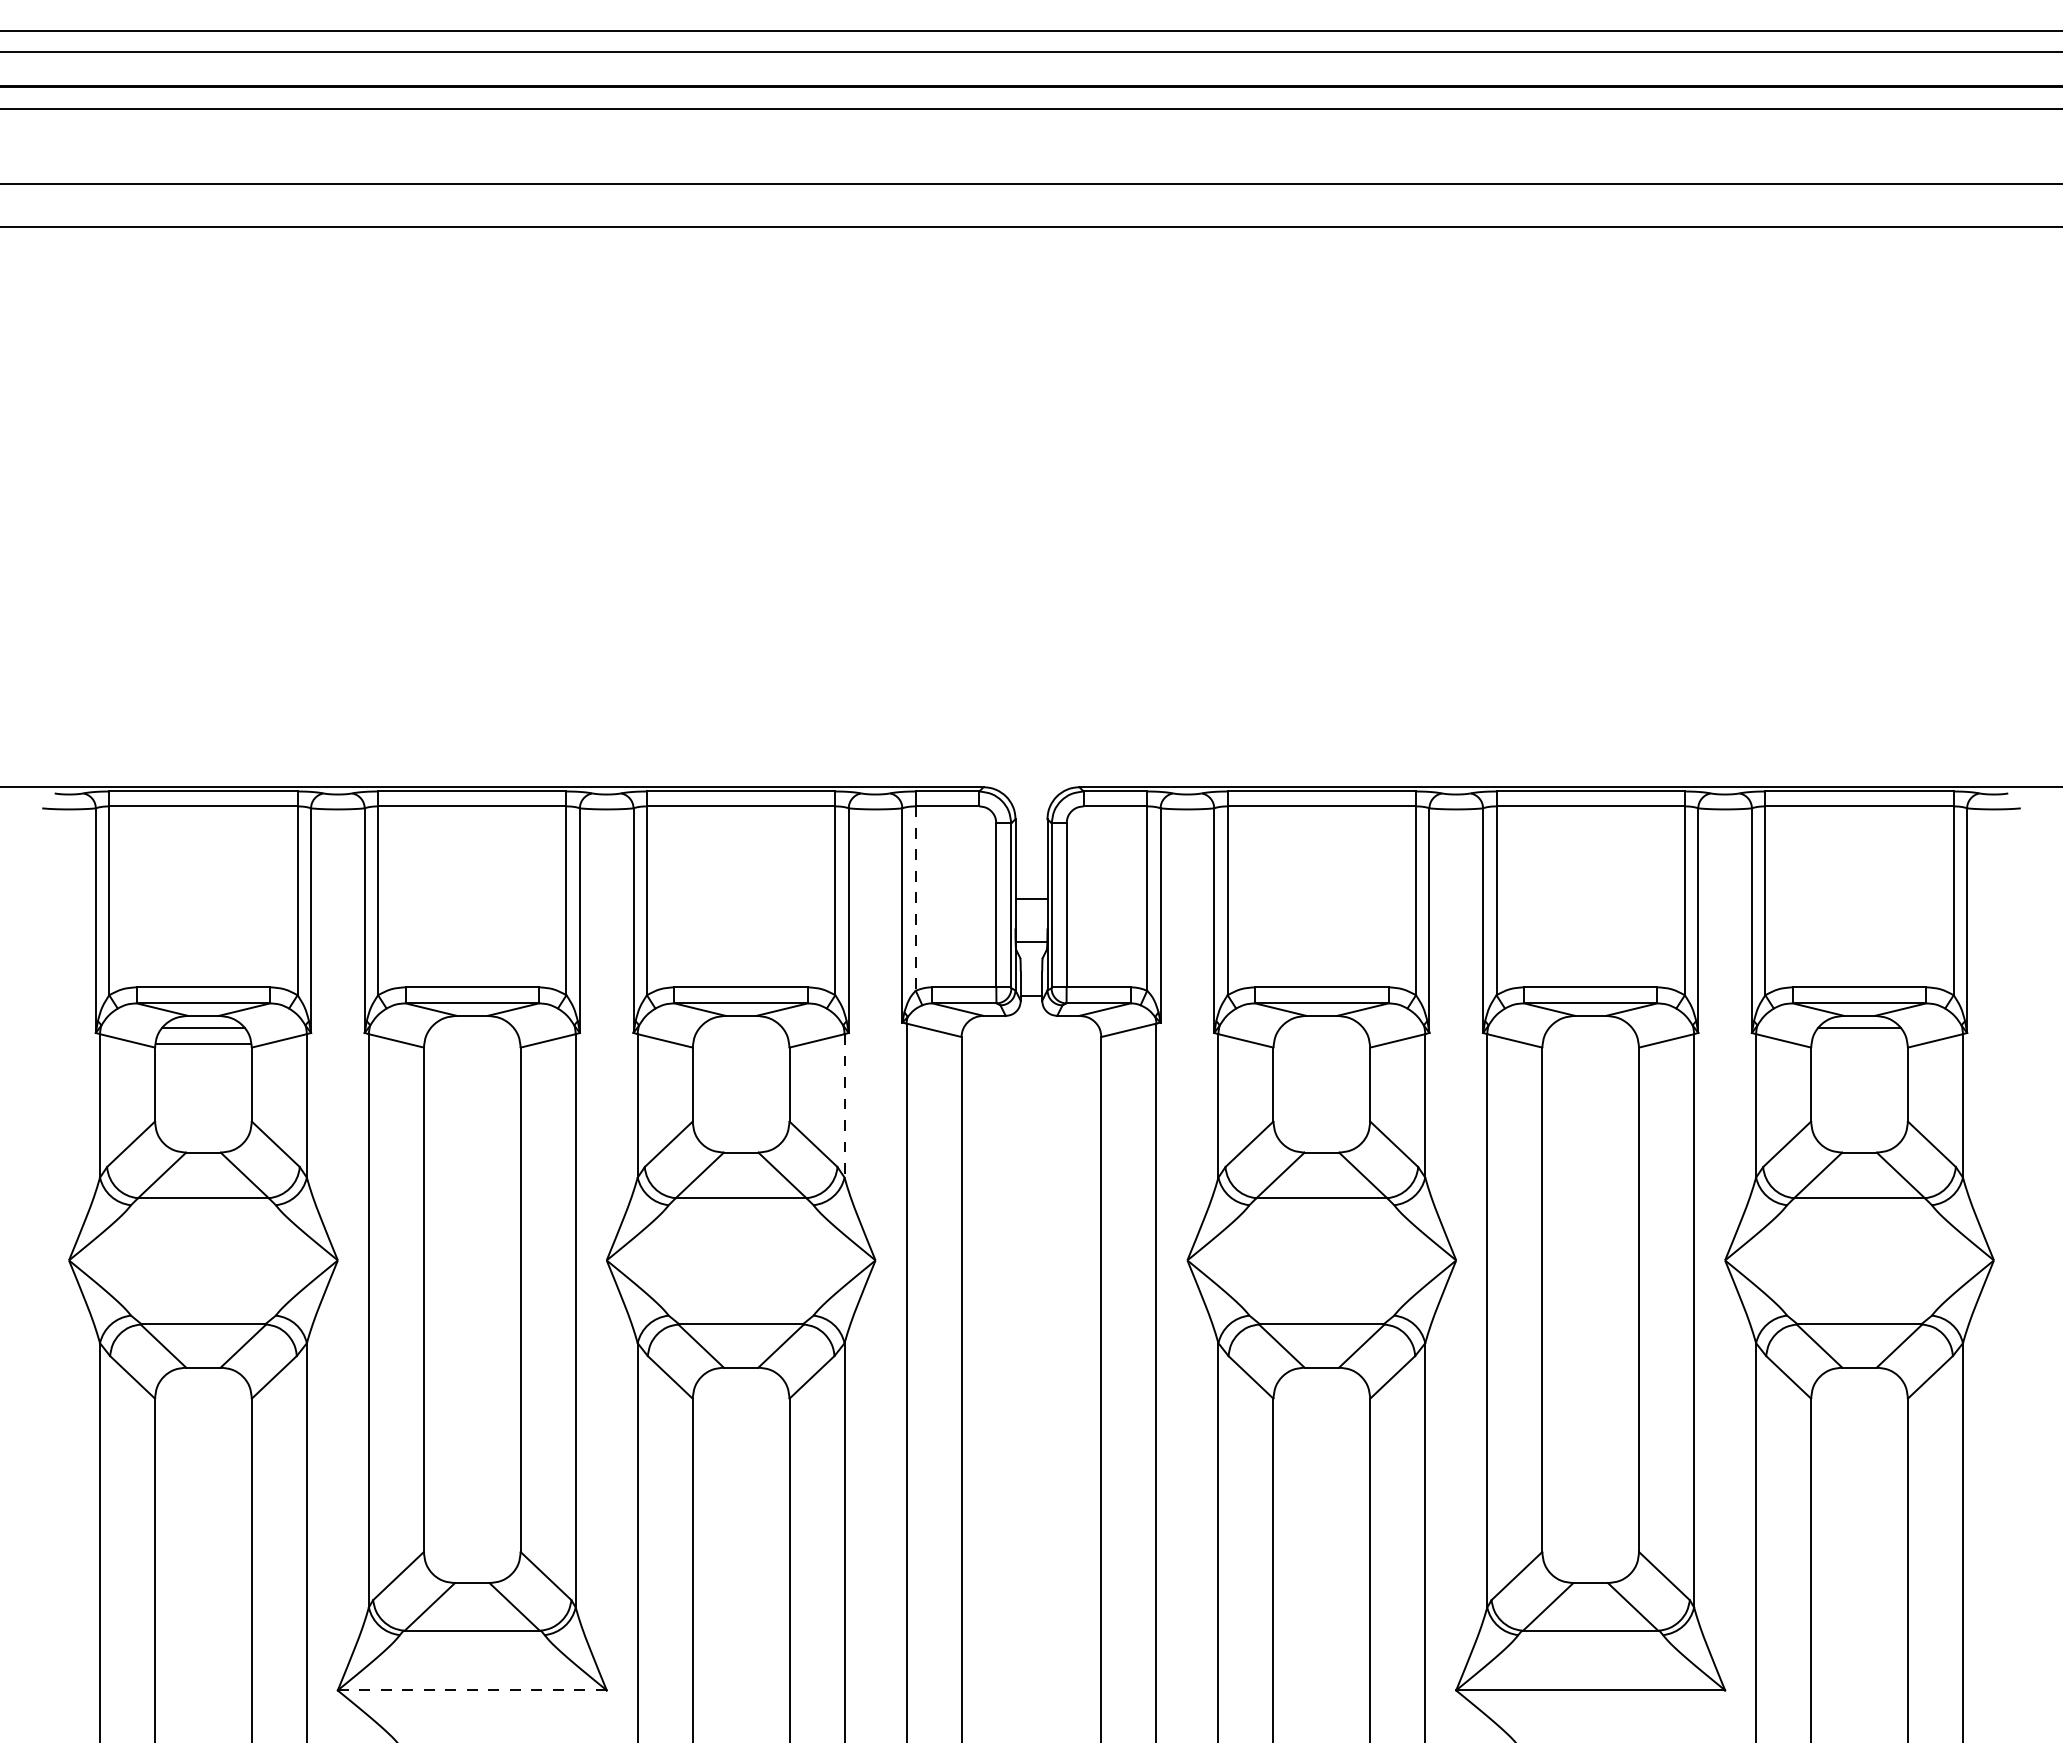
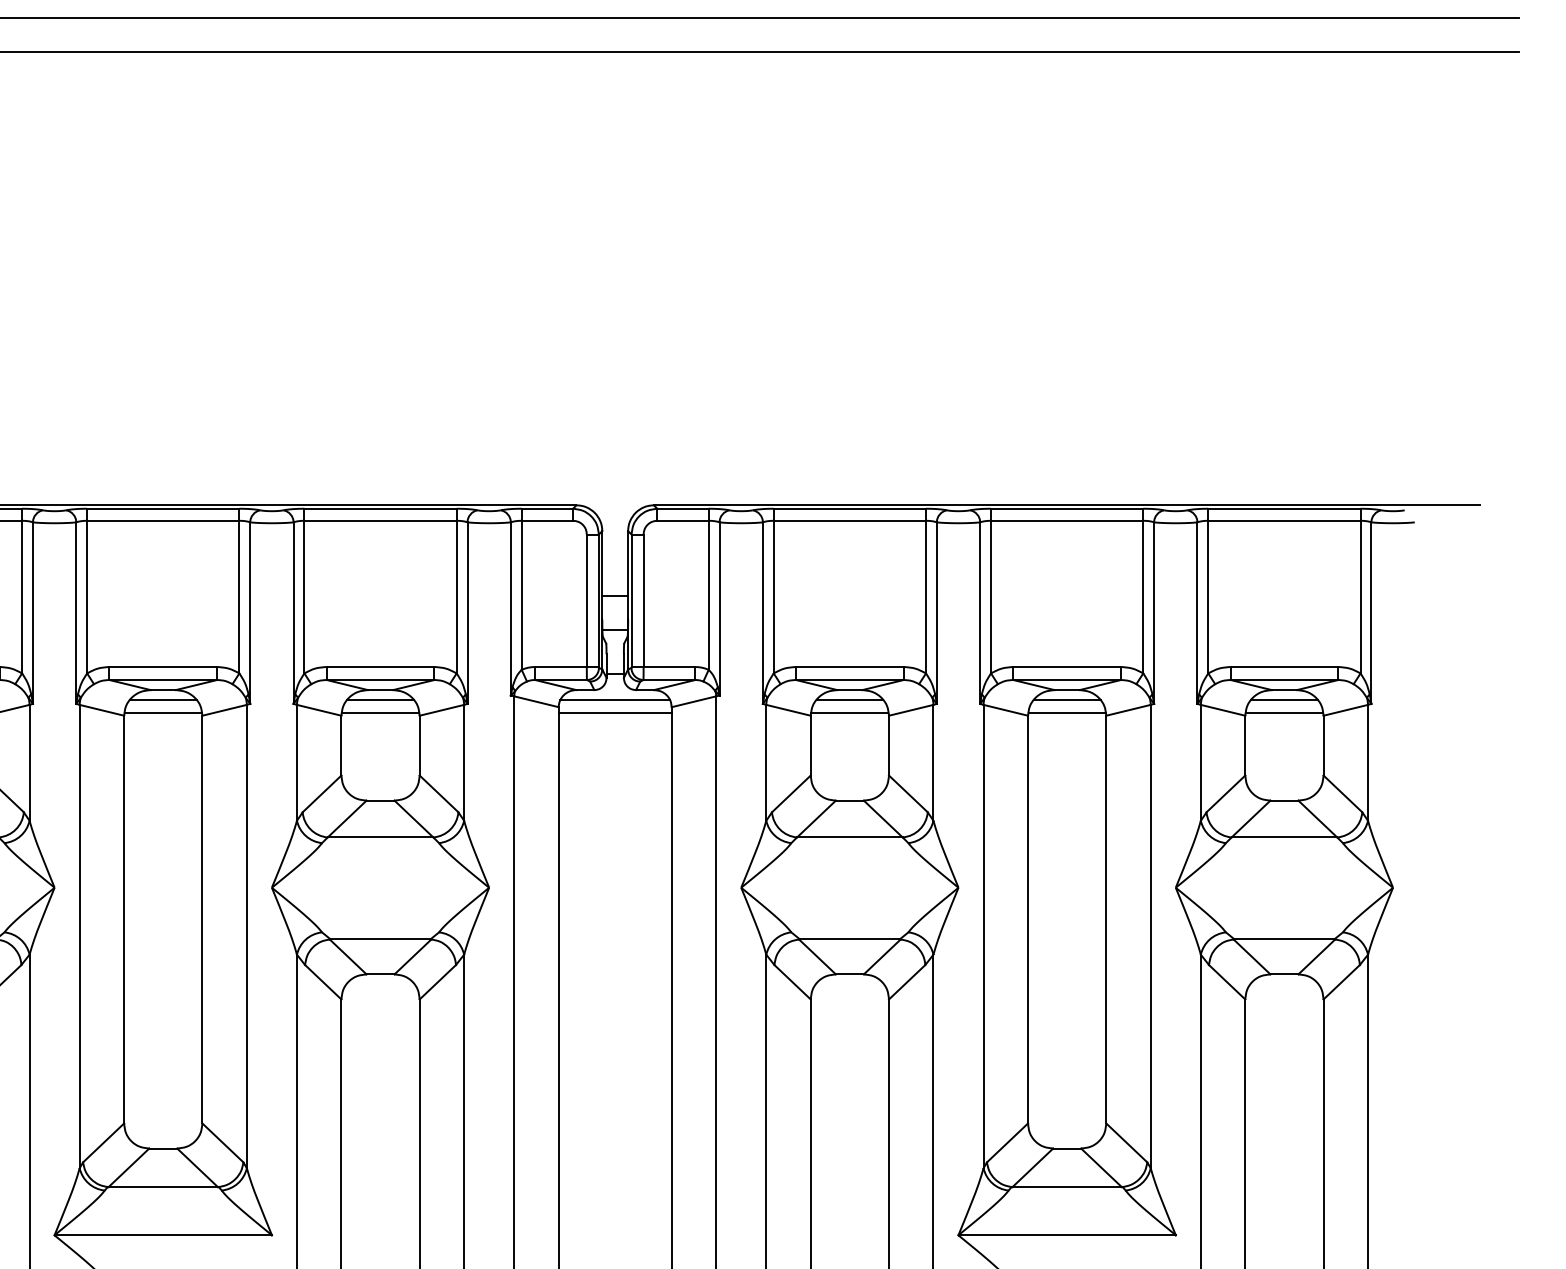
line: (915, 899) -> (521, 596), dashed -> solid
line: (472, 1028) -> (163, 700), added
line: (740, 1028) -> (380, 700), added
line: (1031, 1028) -> (615, 700), added
line: (1321, 1028) -> (849, 700), added
line: (1590, 1028) -> (1067, 700), added
line: (472, 1044) -> (163, 713), added
line: (740, 1044) -> (380, 713), added
line: (1031, 1044) -> (615, 713), added
line: (1321, 1044) -> (849, 713), added
line: (1590, 1044) -> (1067, 713), added
line: (1859, 1044) -> (1284, 713), added
line: (844, 1105) -> (464, 762), dashed -> solid
line: (471, 1690) -> (162, 1235), dashed -> solid

